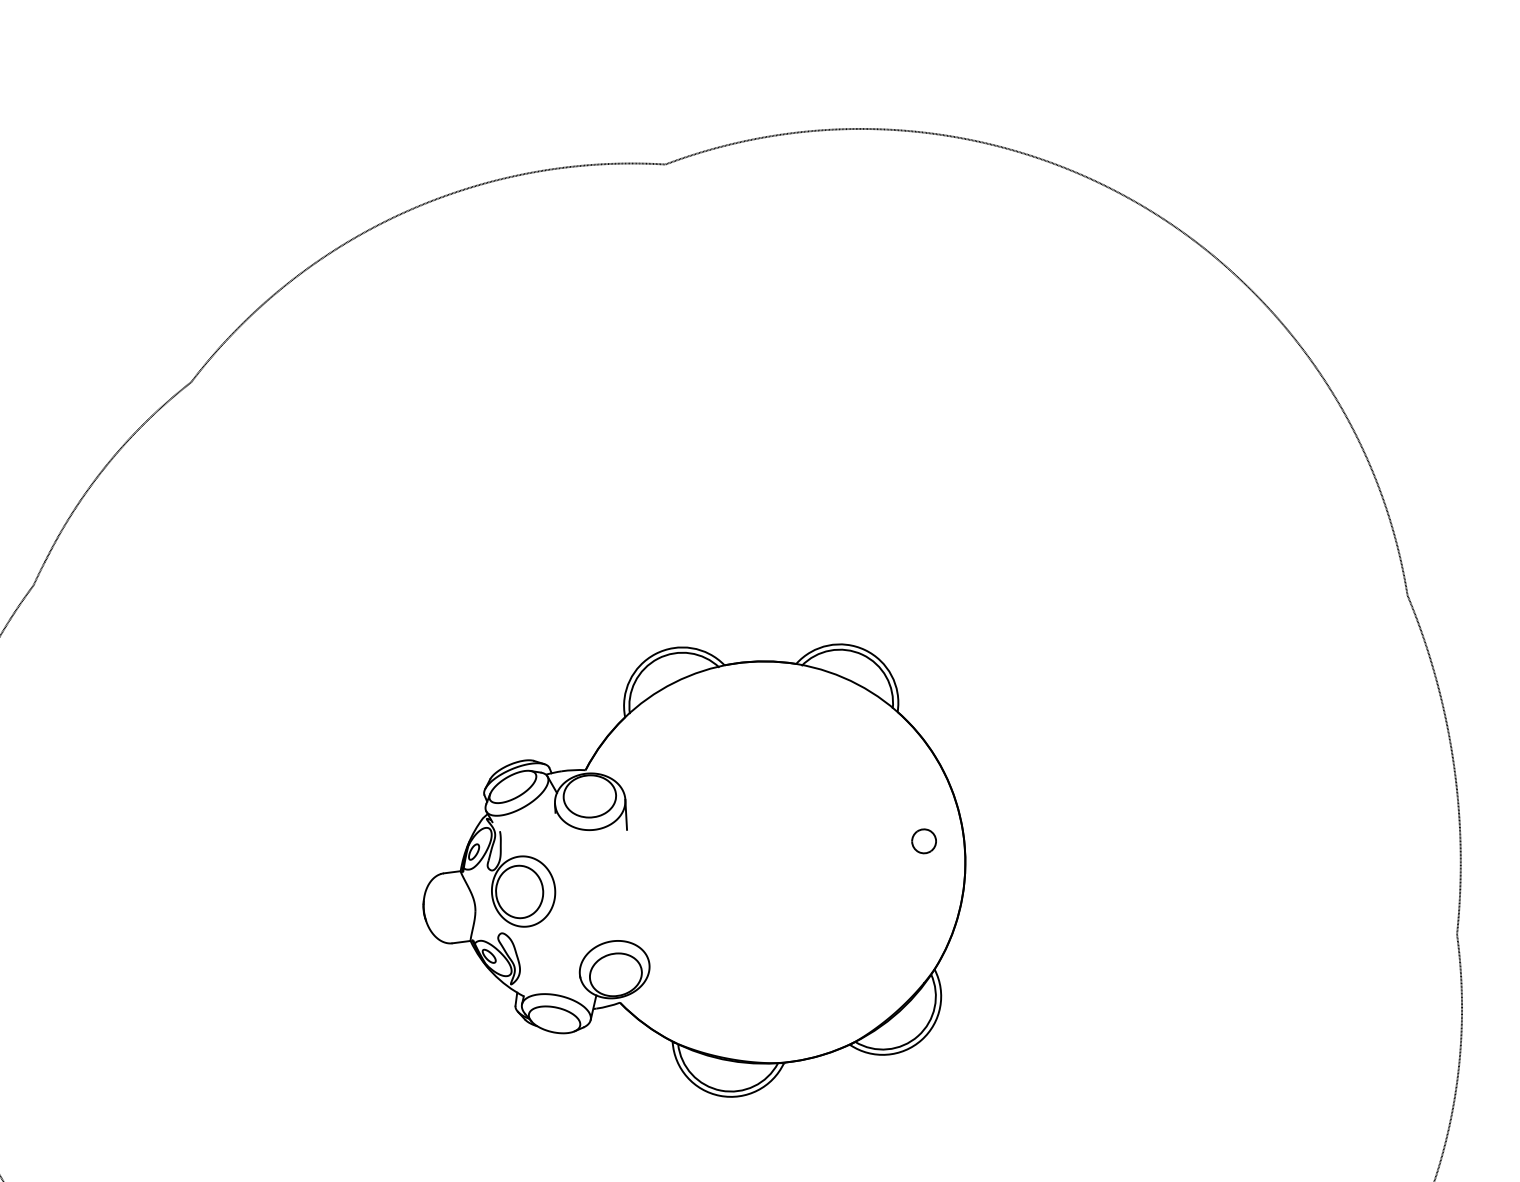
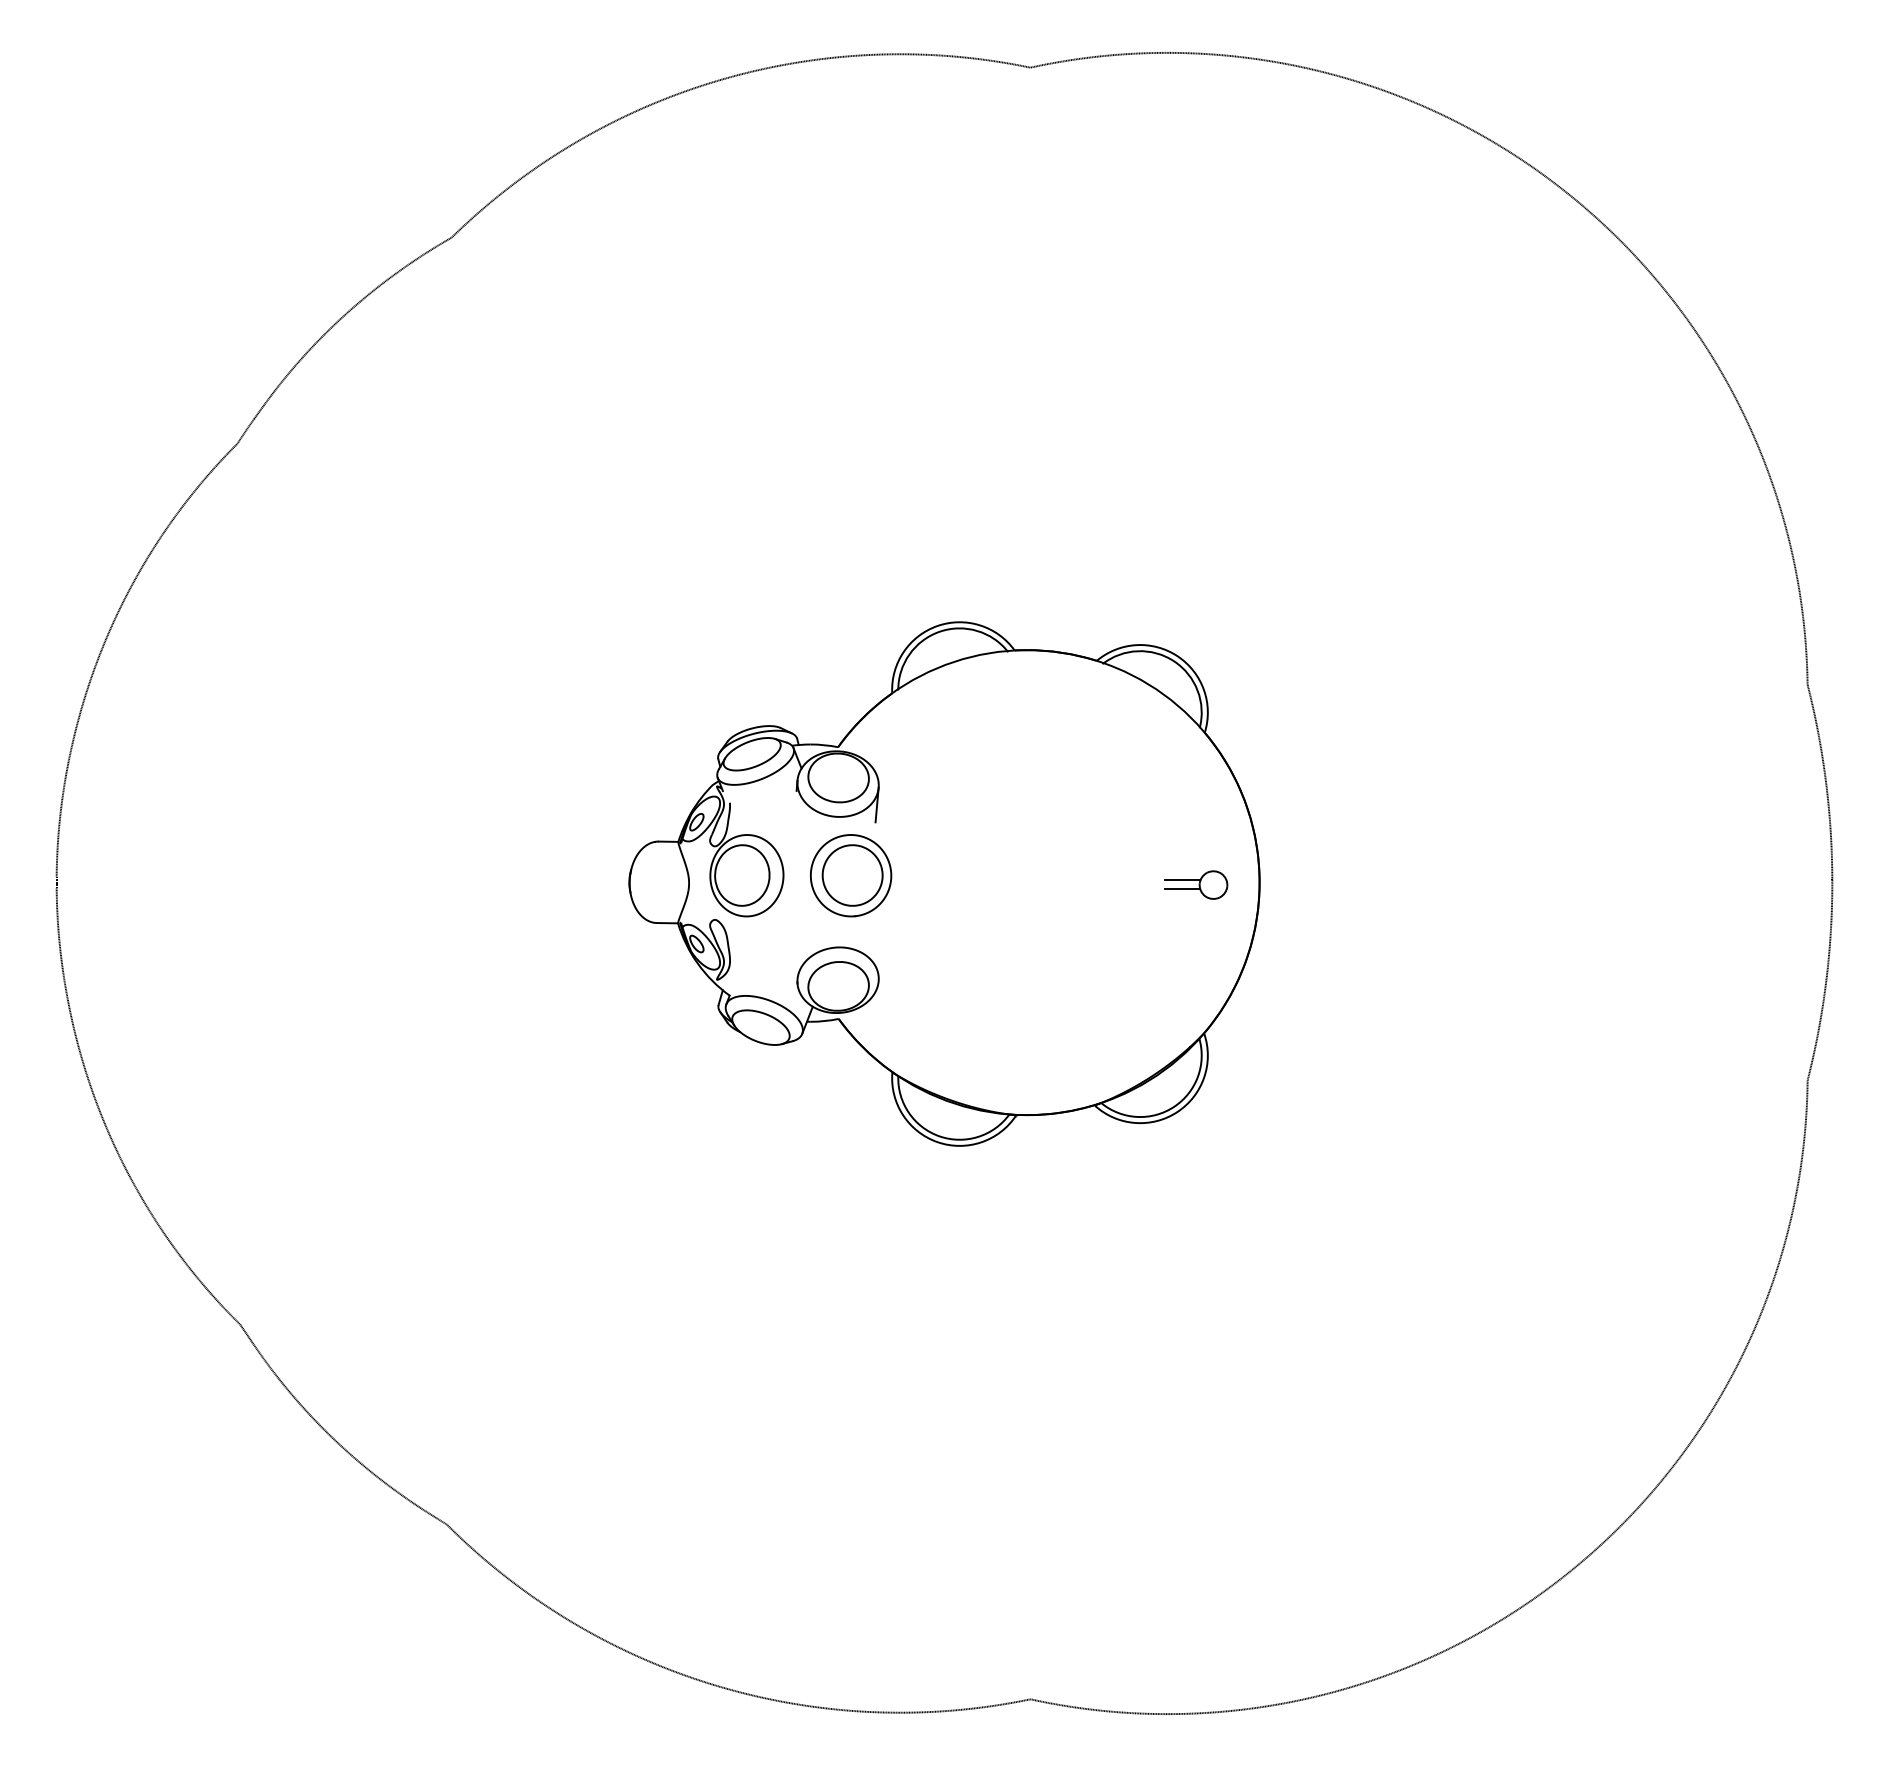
line: (897, 841) -> (1182, 880), added
line: (898, 848) -> (1182, 889), added
part: (613, 878) -> (851, 875), added

